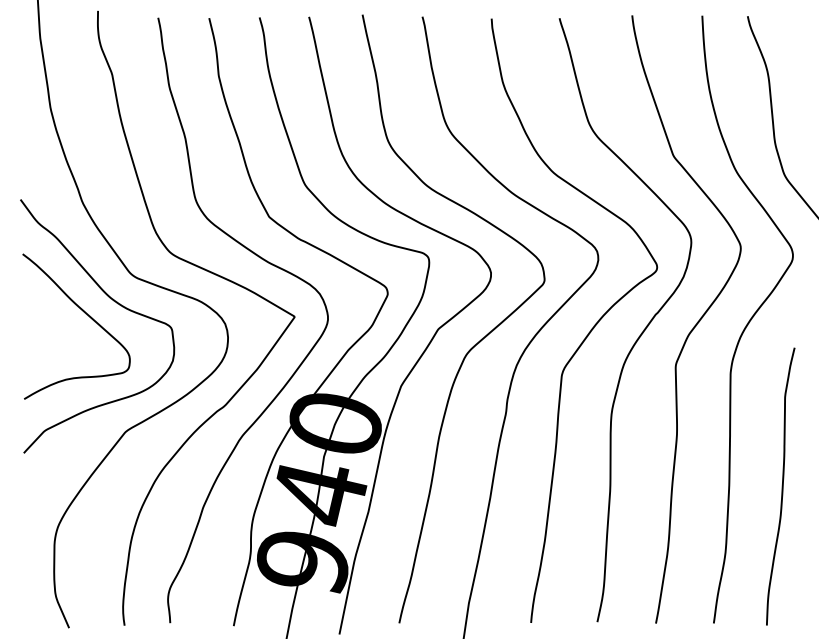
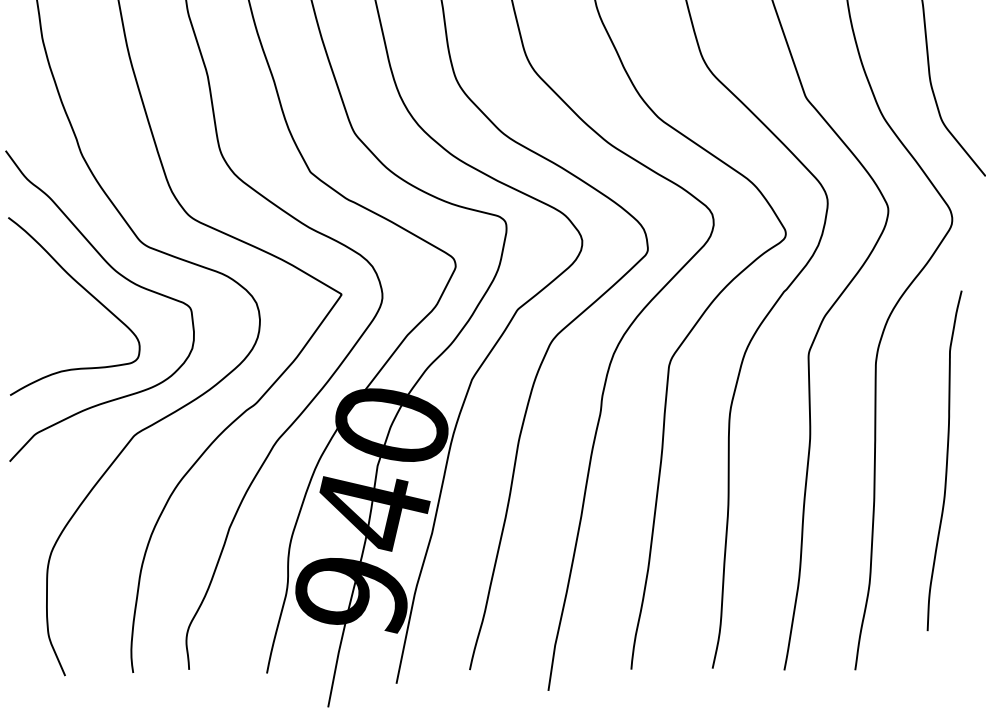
curve: (781, 486) -> (945, 460), moved

